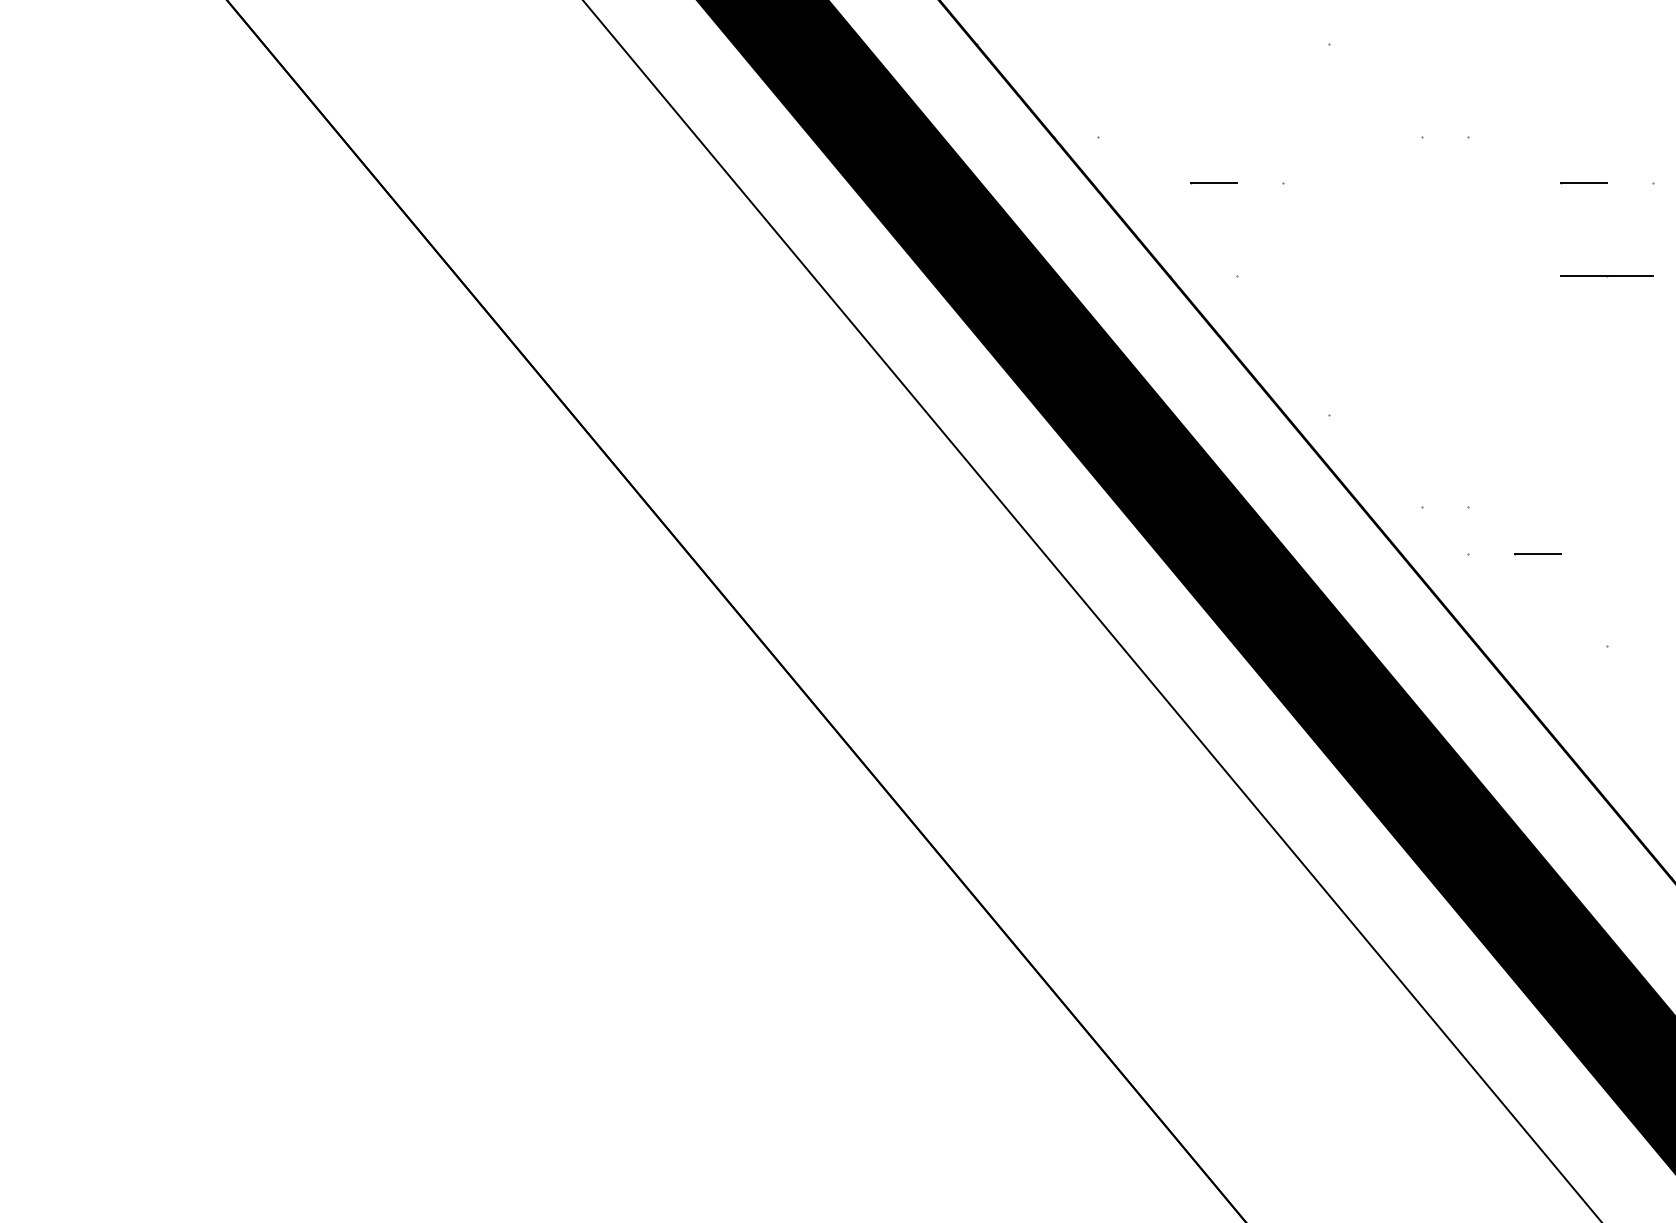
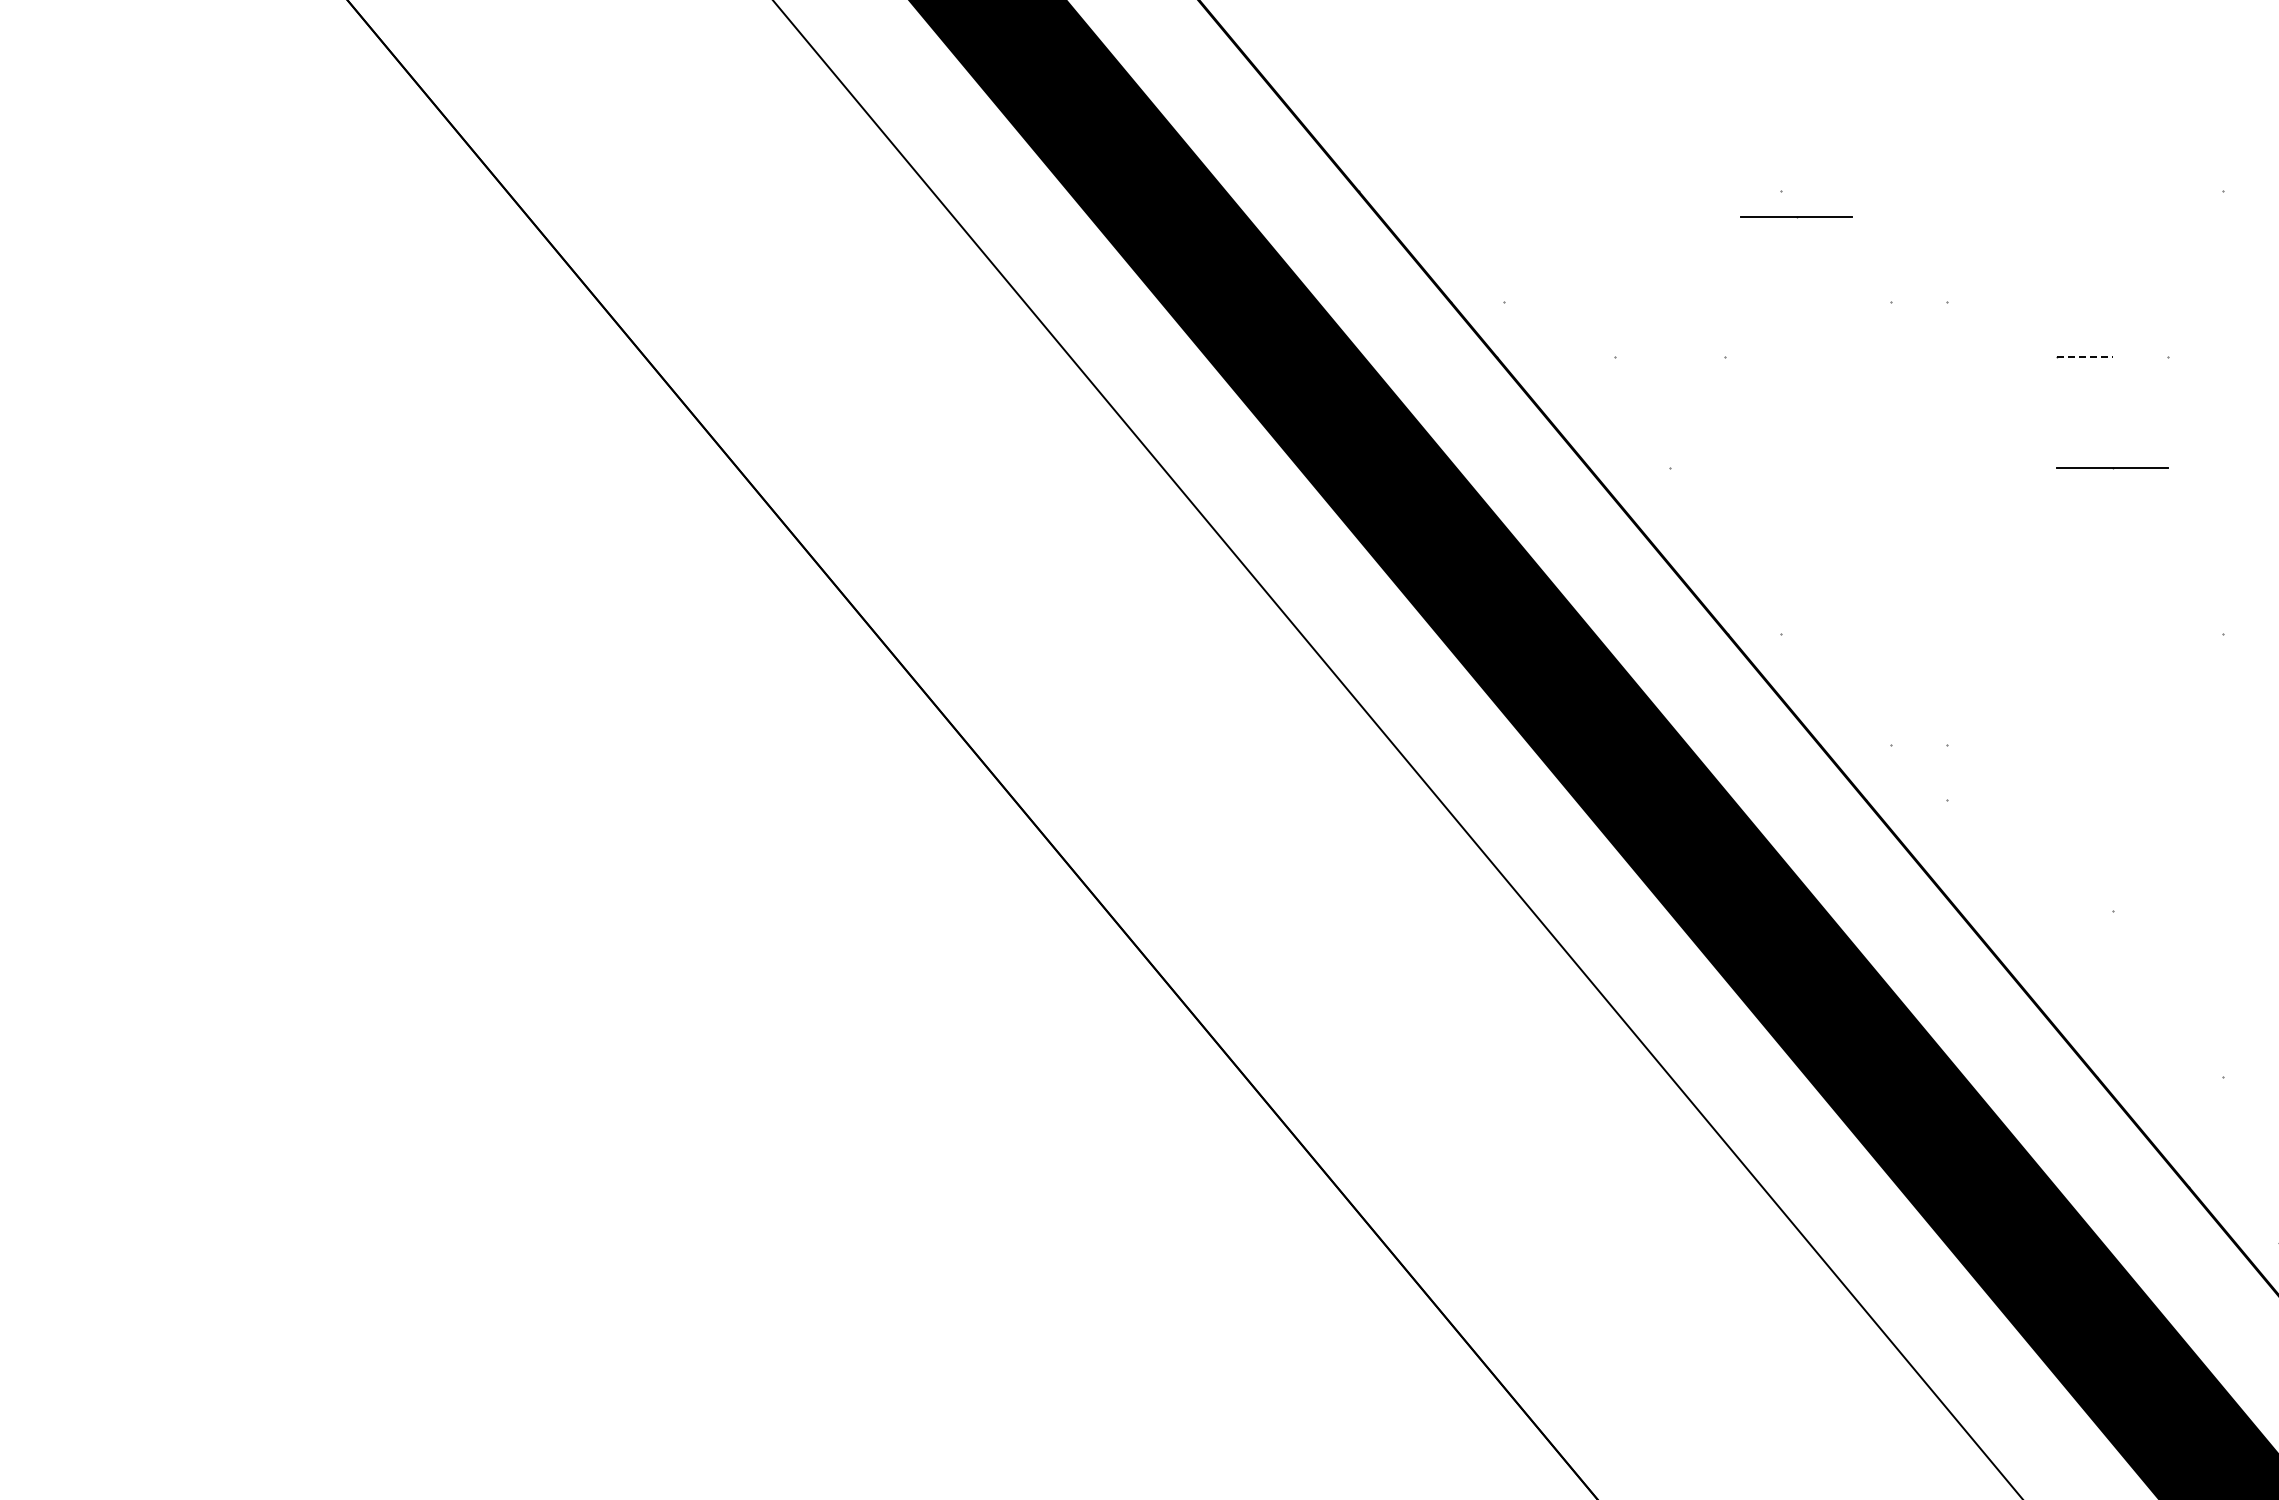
line: (1342, 66) -> (1796, 217), added
line: (1213, 183) -> (1642, 357), removed
line: (1583, 183) -> (2084, 357), solid -> dashed
line: (1537, 553) -> (2029, 800), removed

